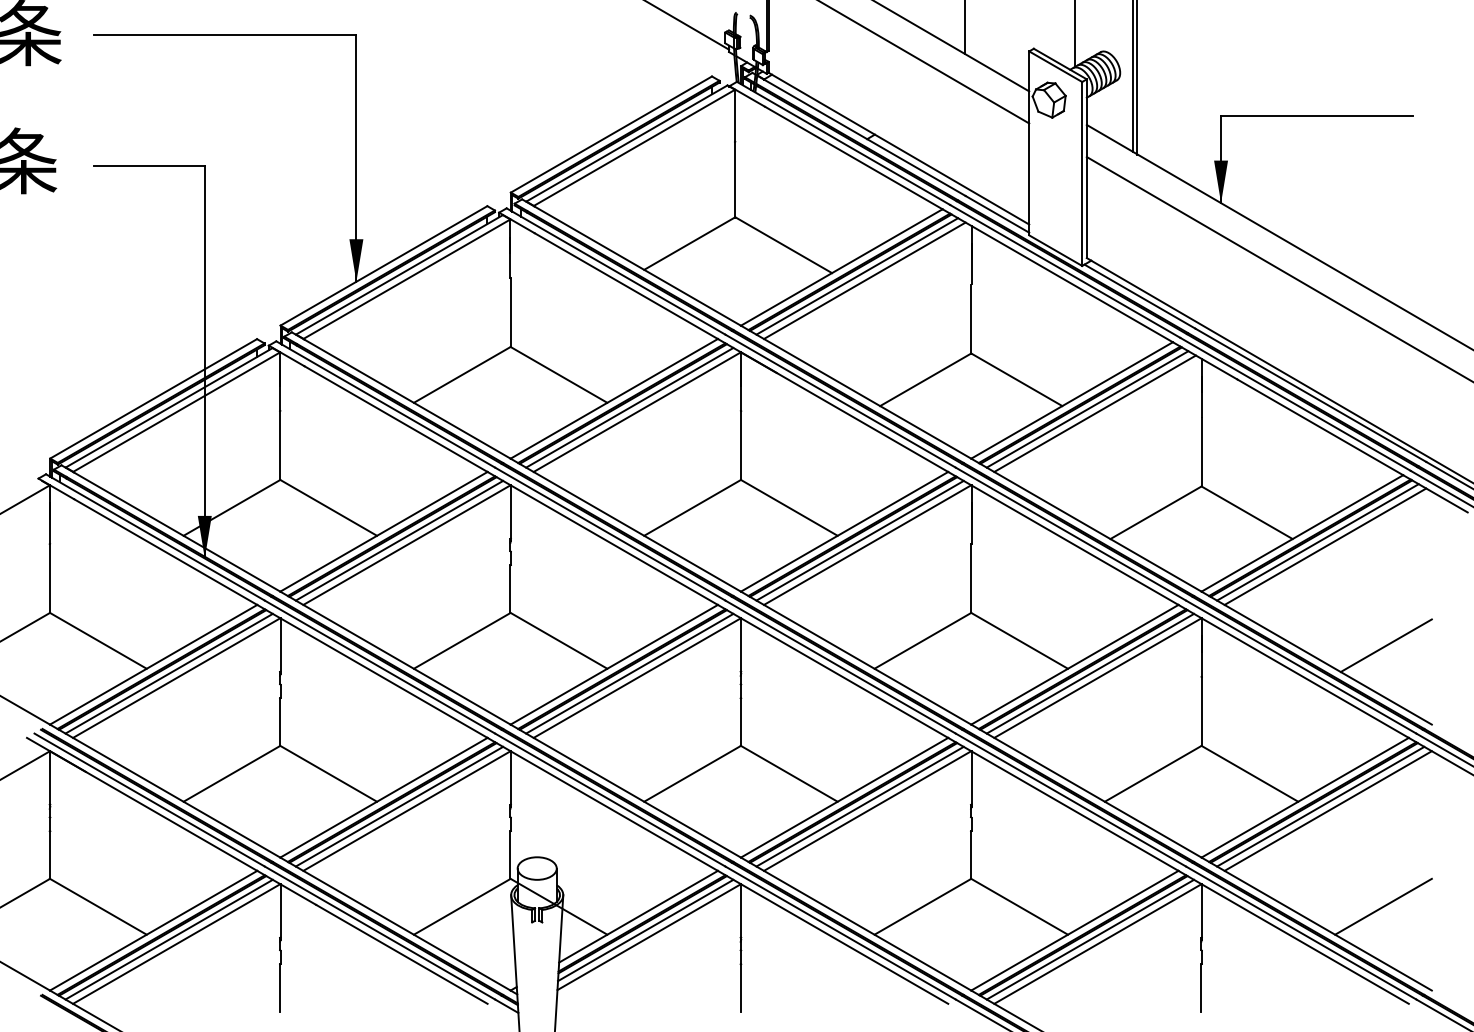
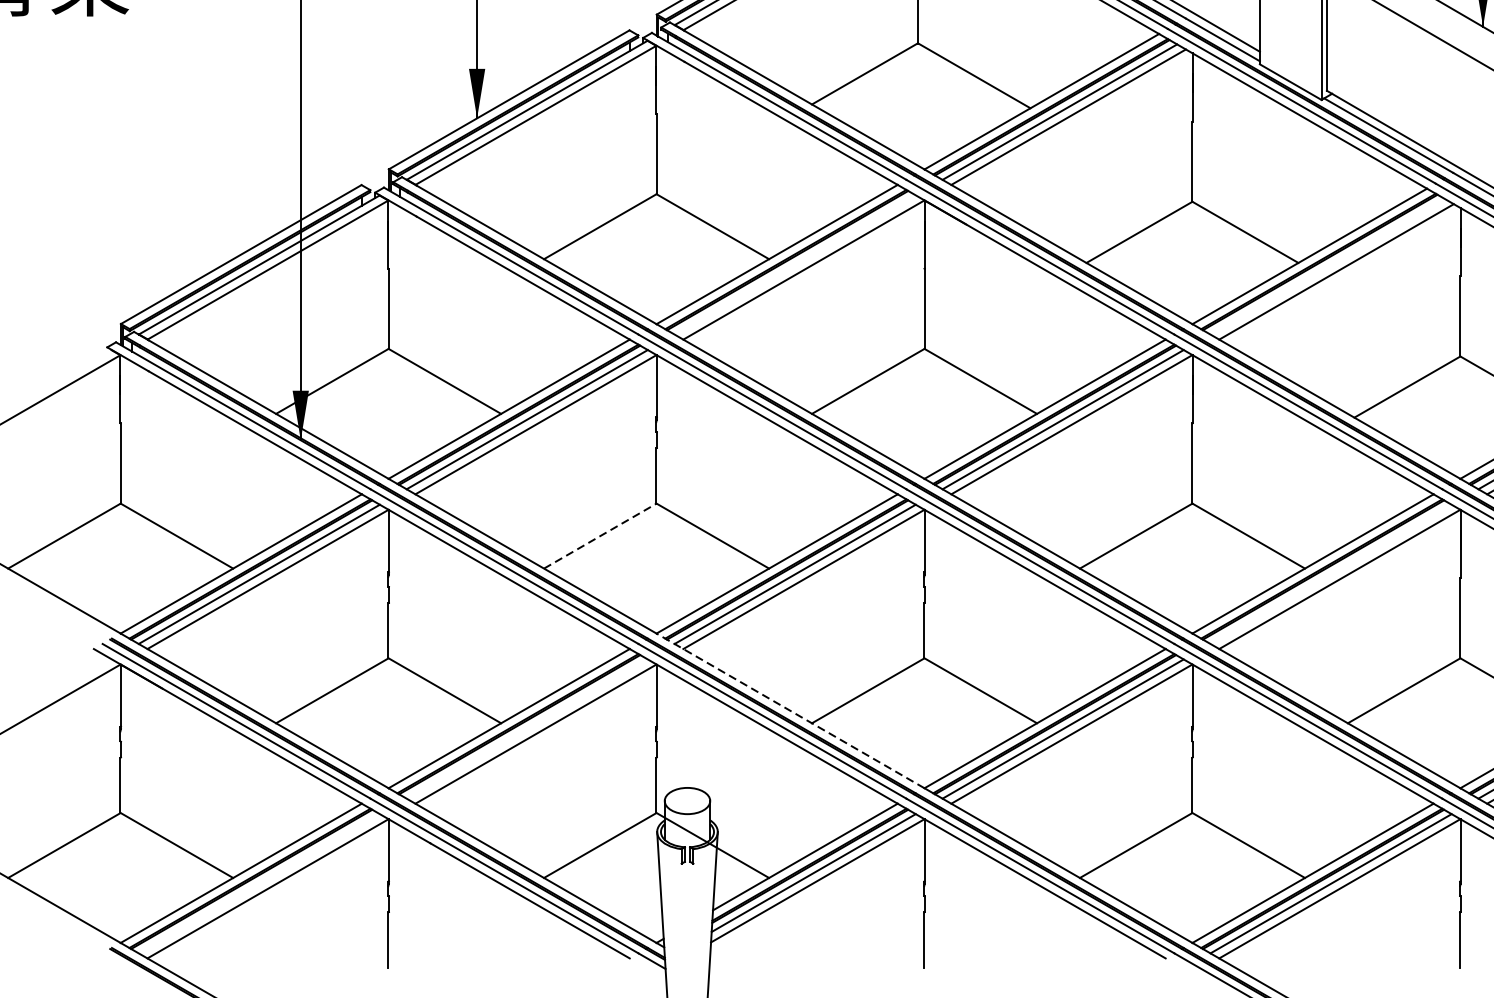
line: (629, 407) -> (794, 264), removed
line: (1087, 409) -> (1327, 266), removed
line: (462, 640) -> (600, 535), solid -> dashed
line: (1090, 673) -> (1331, 574), removed
line: (625, 791) -> (790, 711), solid -> dashed
line: (399, 806) -> (527, 728), removed
line: (168, 939) -> (258, 883), removed

